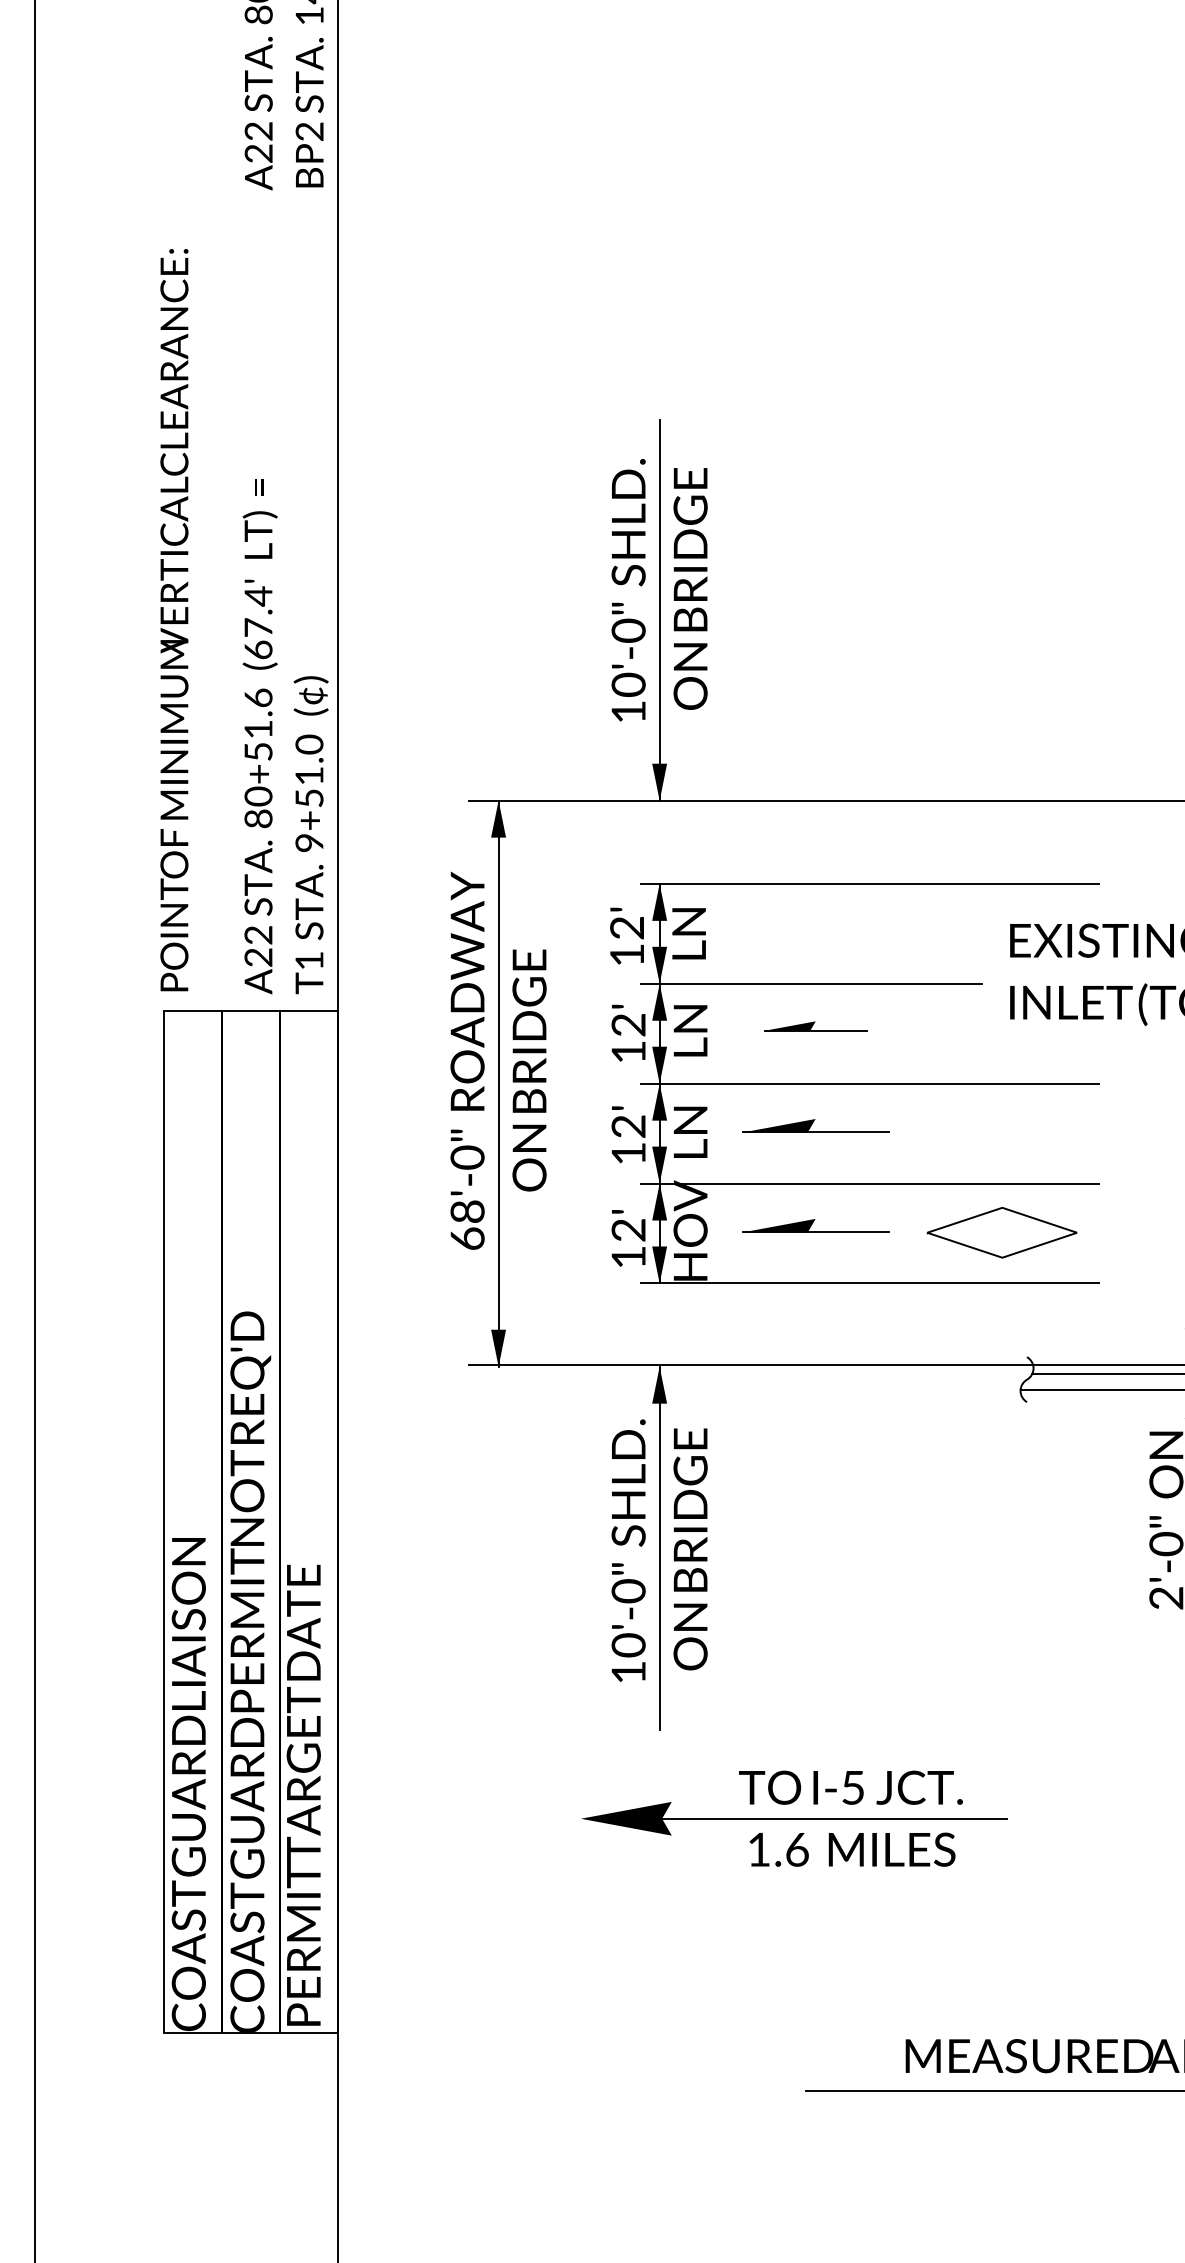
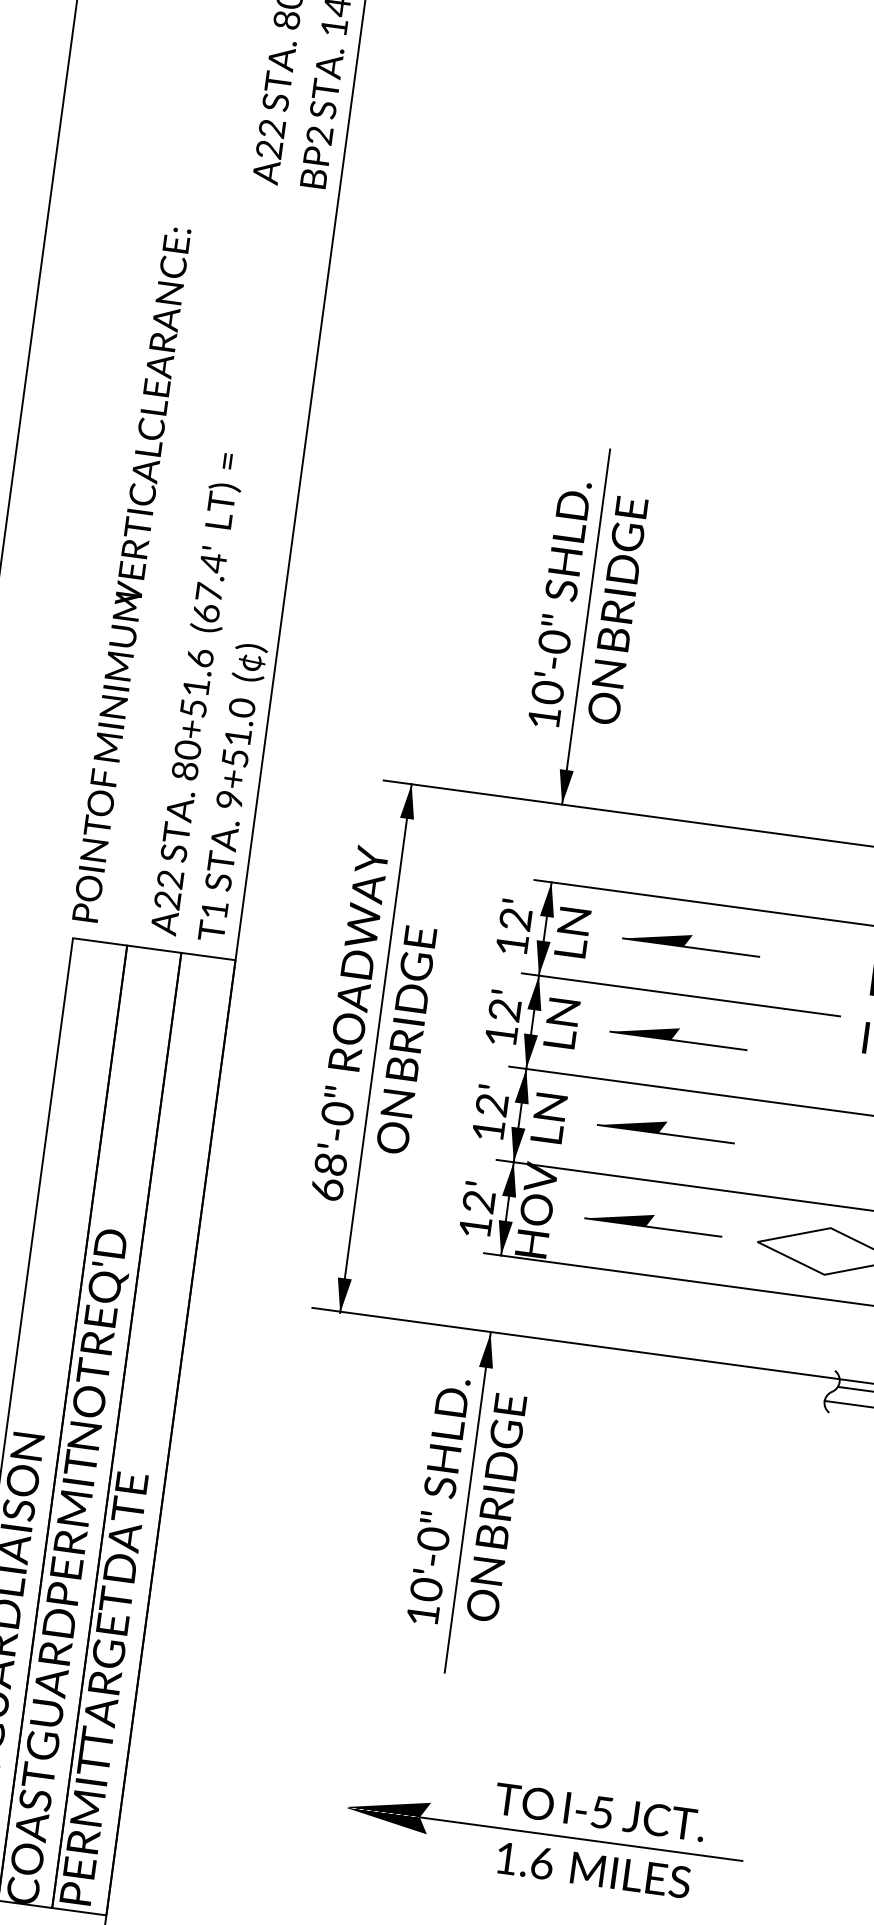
part: (815, 926) -> (691, 941), added
part: (815, 1026) -> (679, 1035), size x1.43
part: (794, 1818) -> (543, 1833), moved

